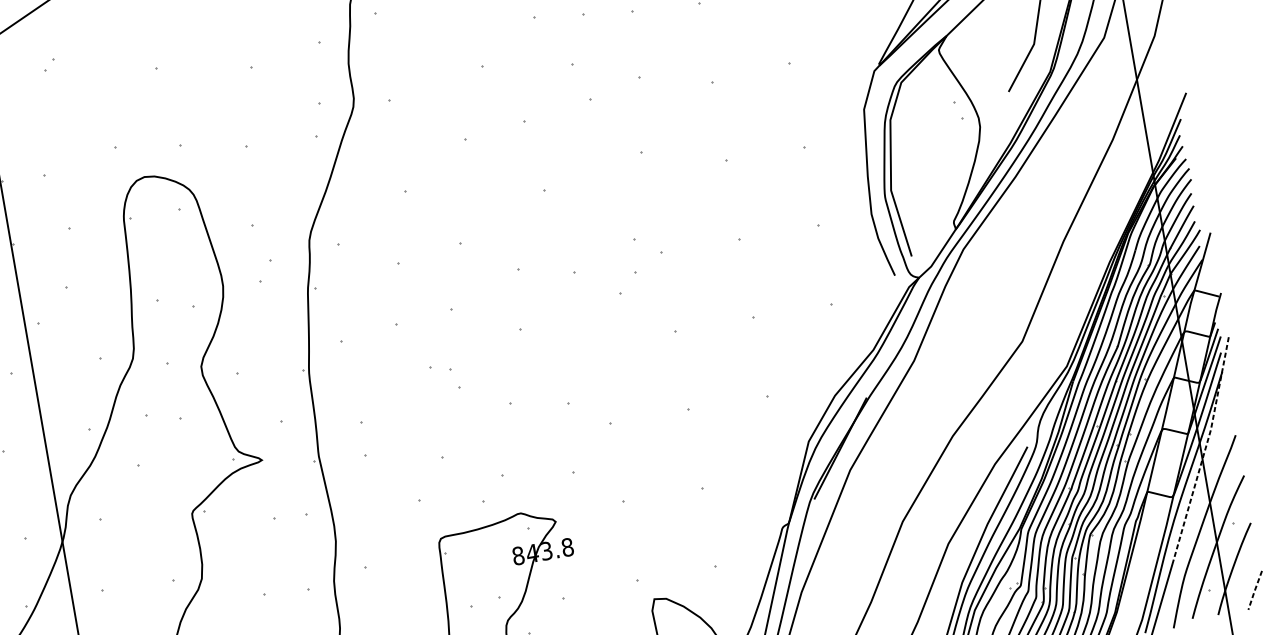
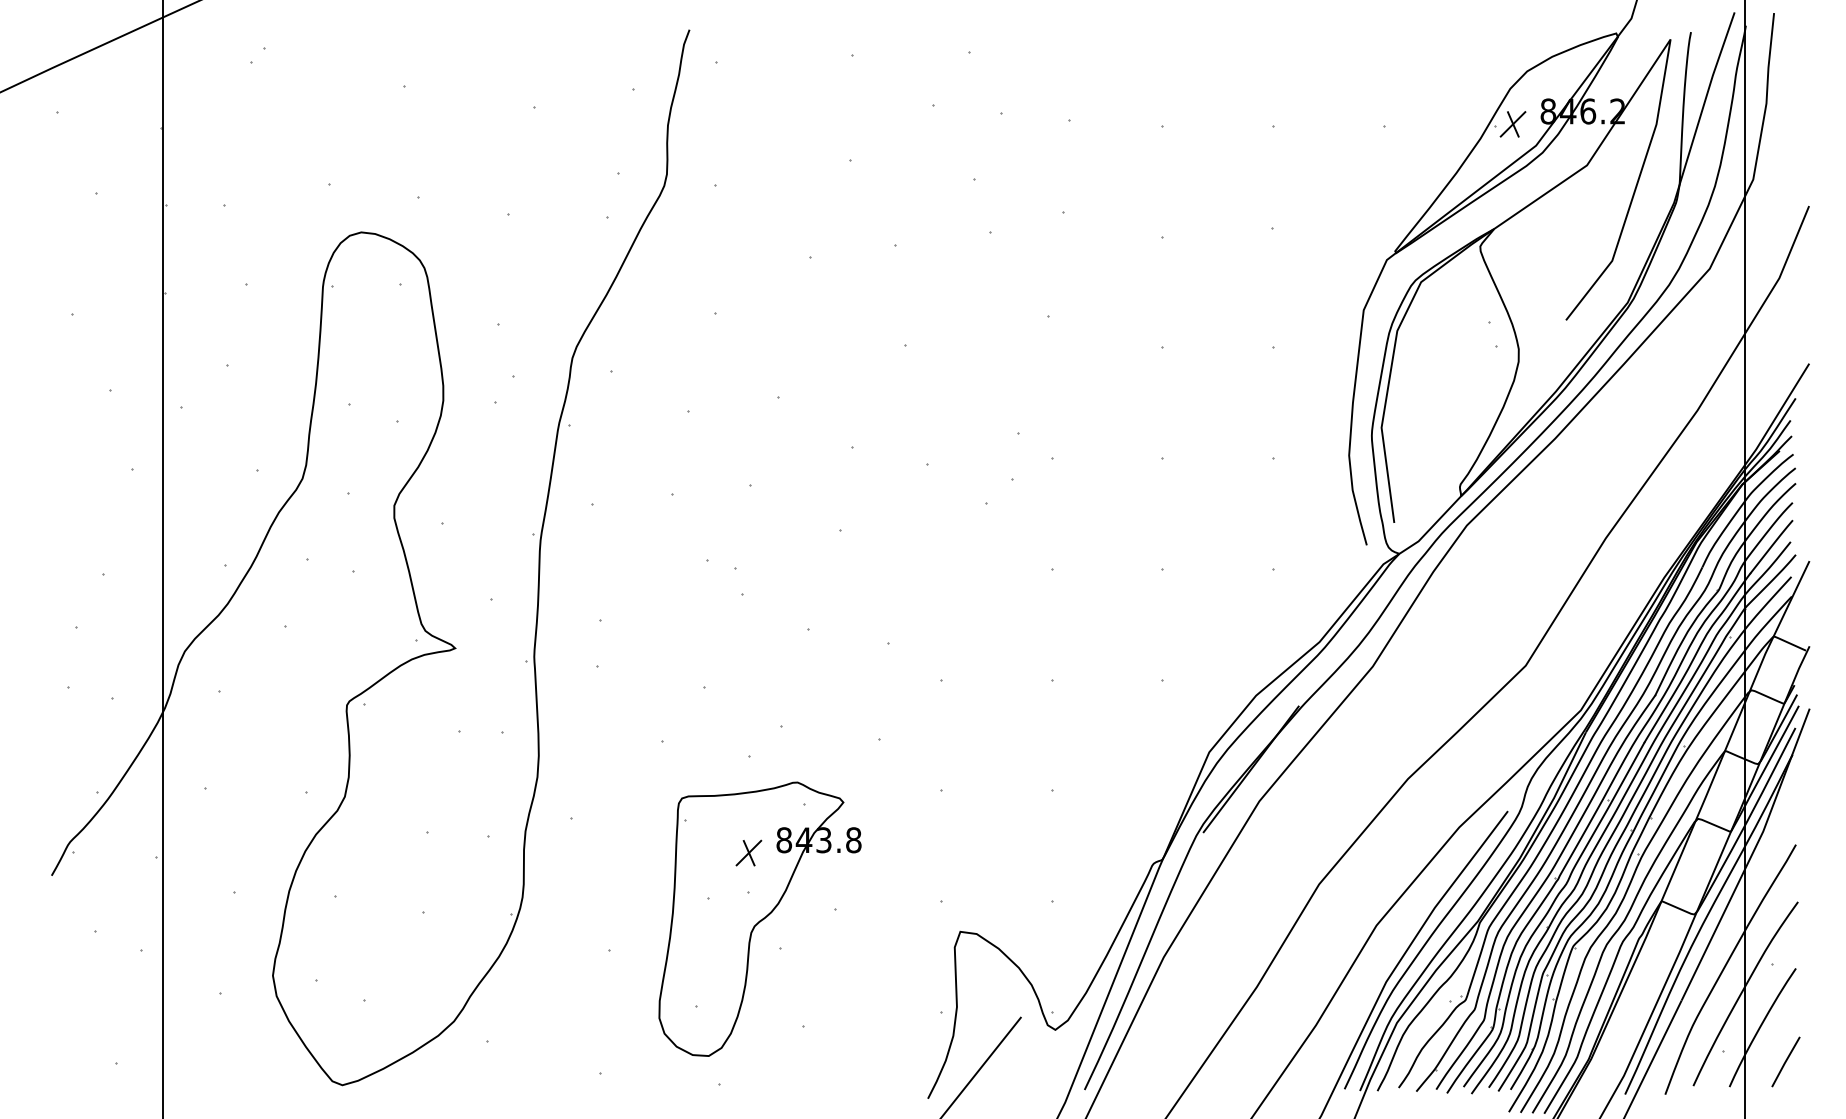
line: (1205, 449) -> (1751, 856), dashed -> solid
part: (494, 568) -> (748, 852), added
line: (1254, 590) -> (1785, 1062), dashed -> solid

